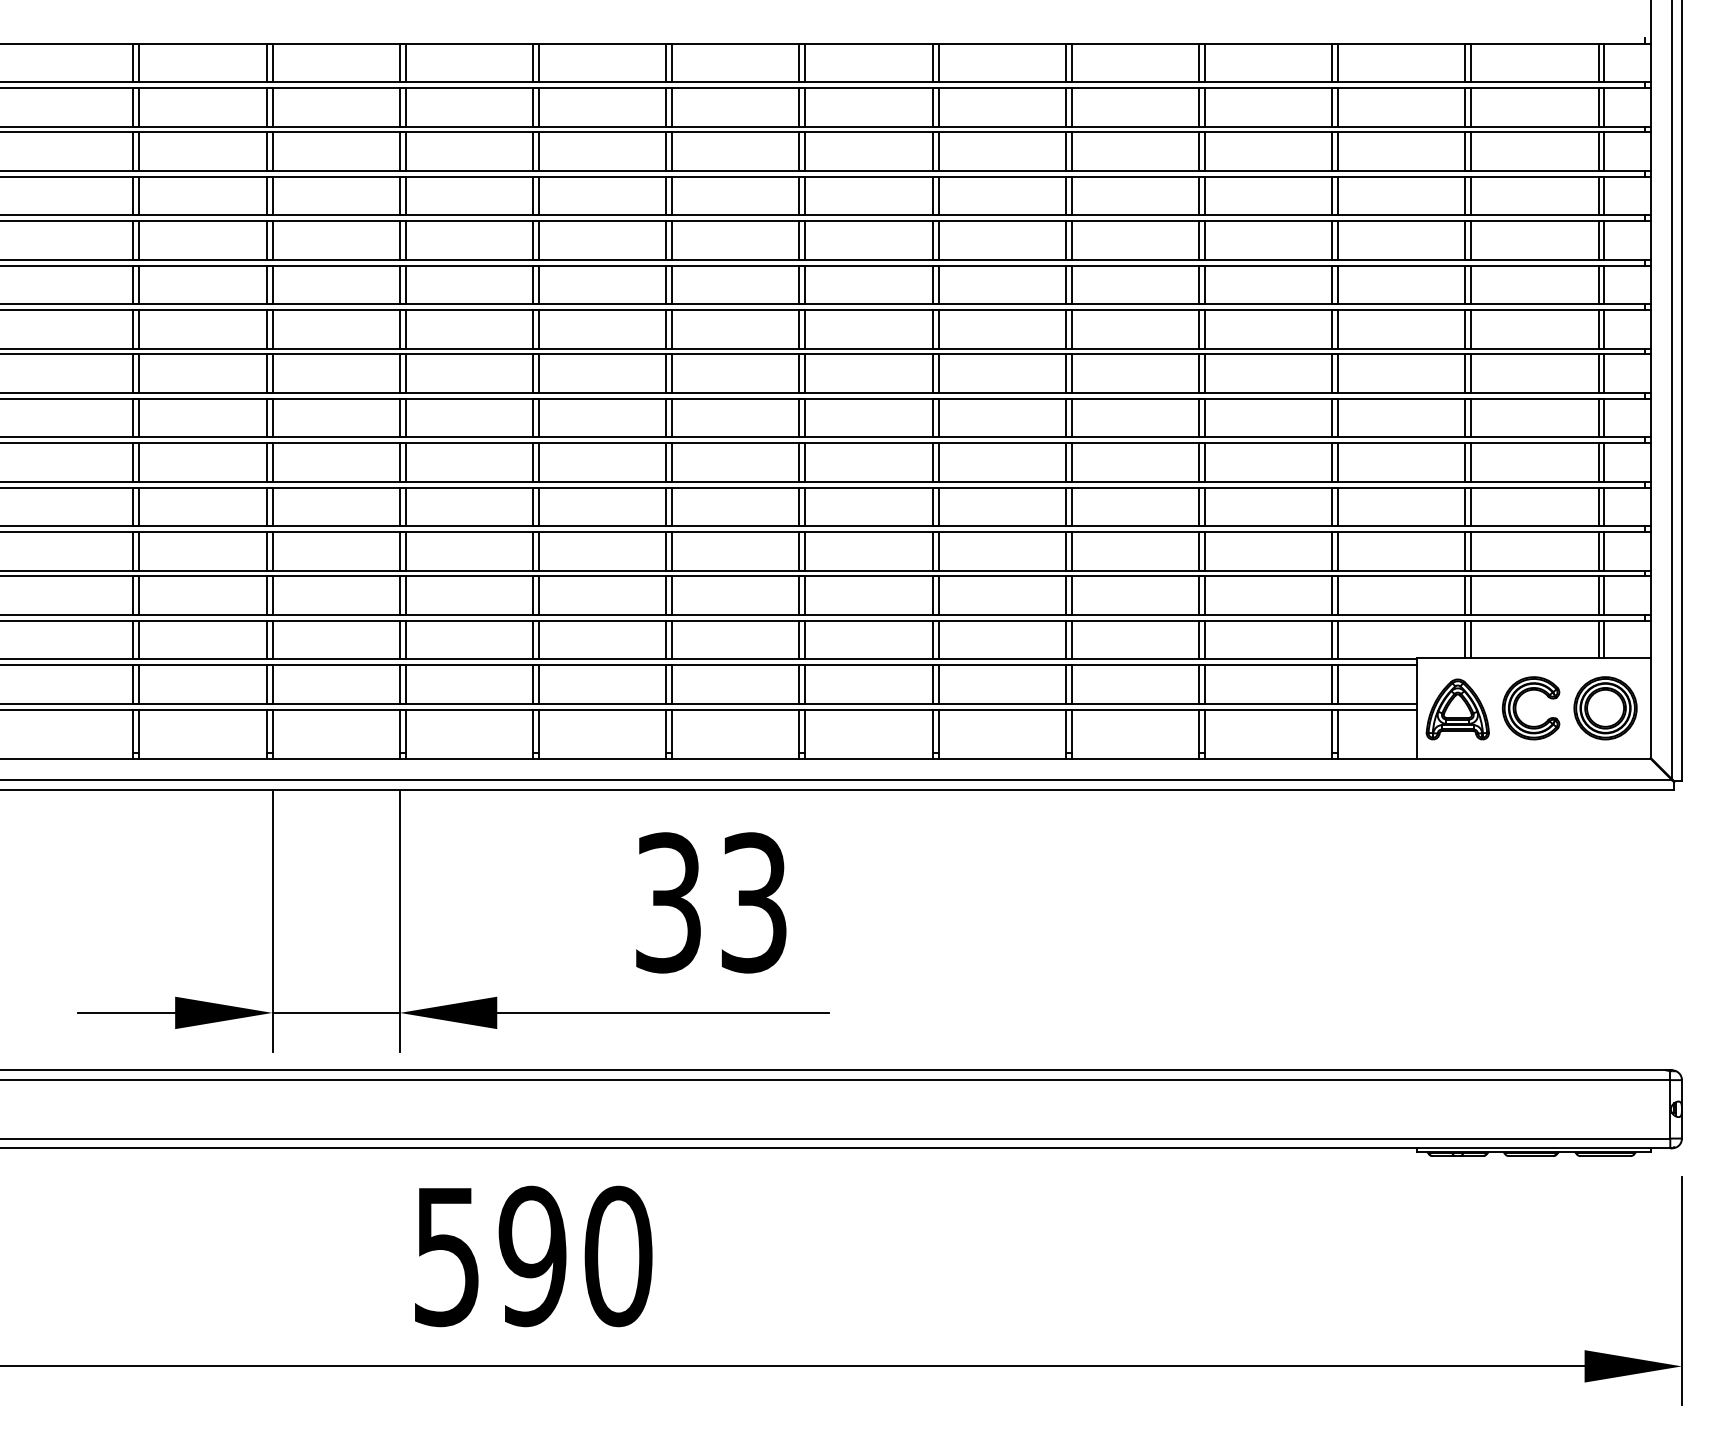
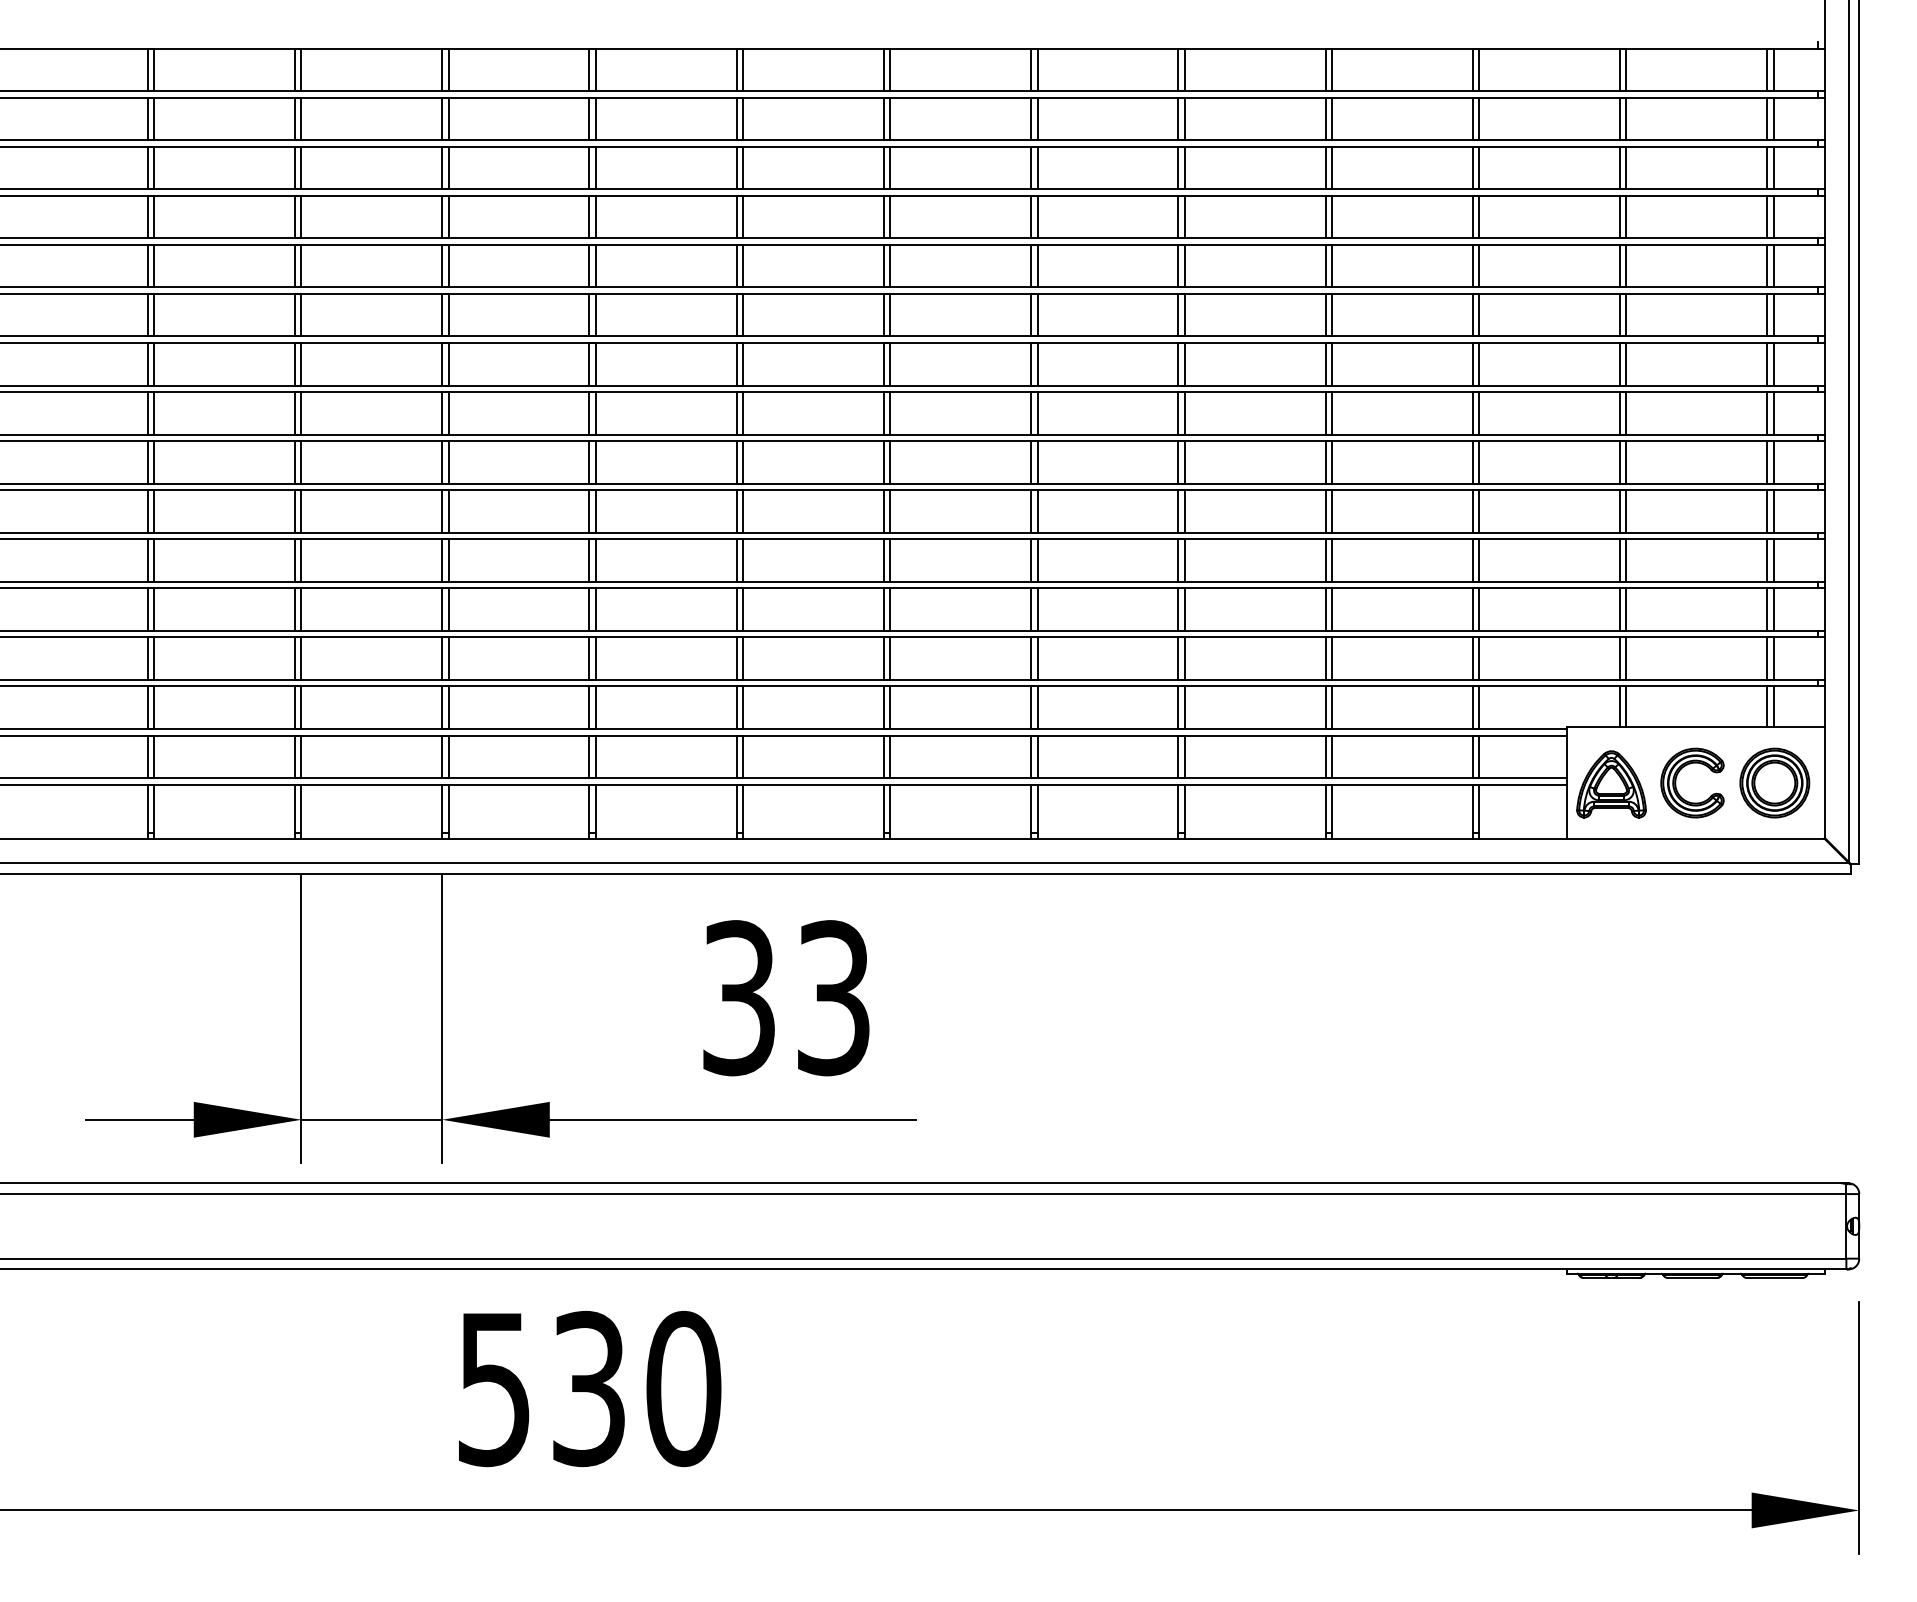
text: (532, 1256) -> (588, 1389), 590 -> 530

